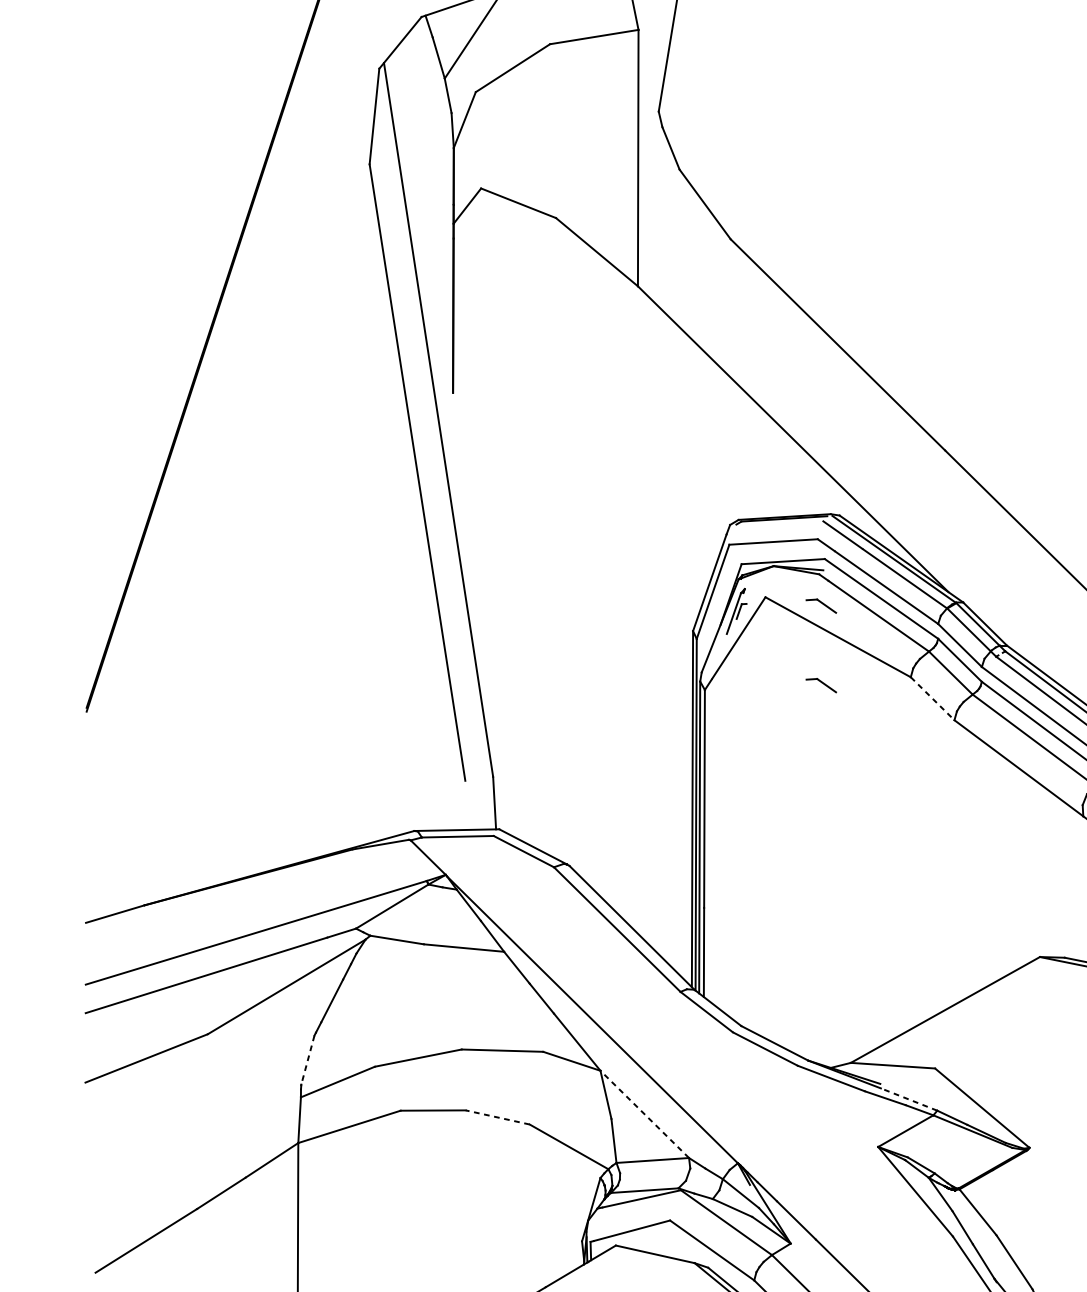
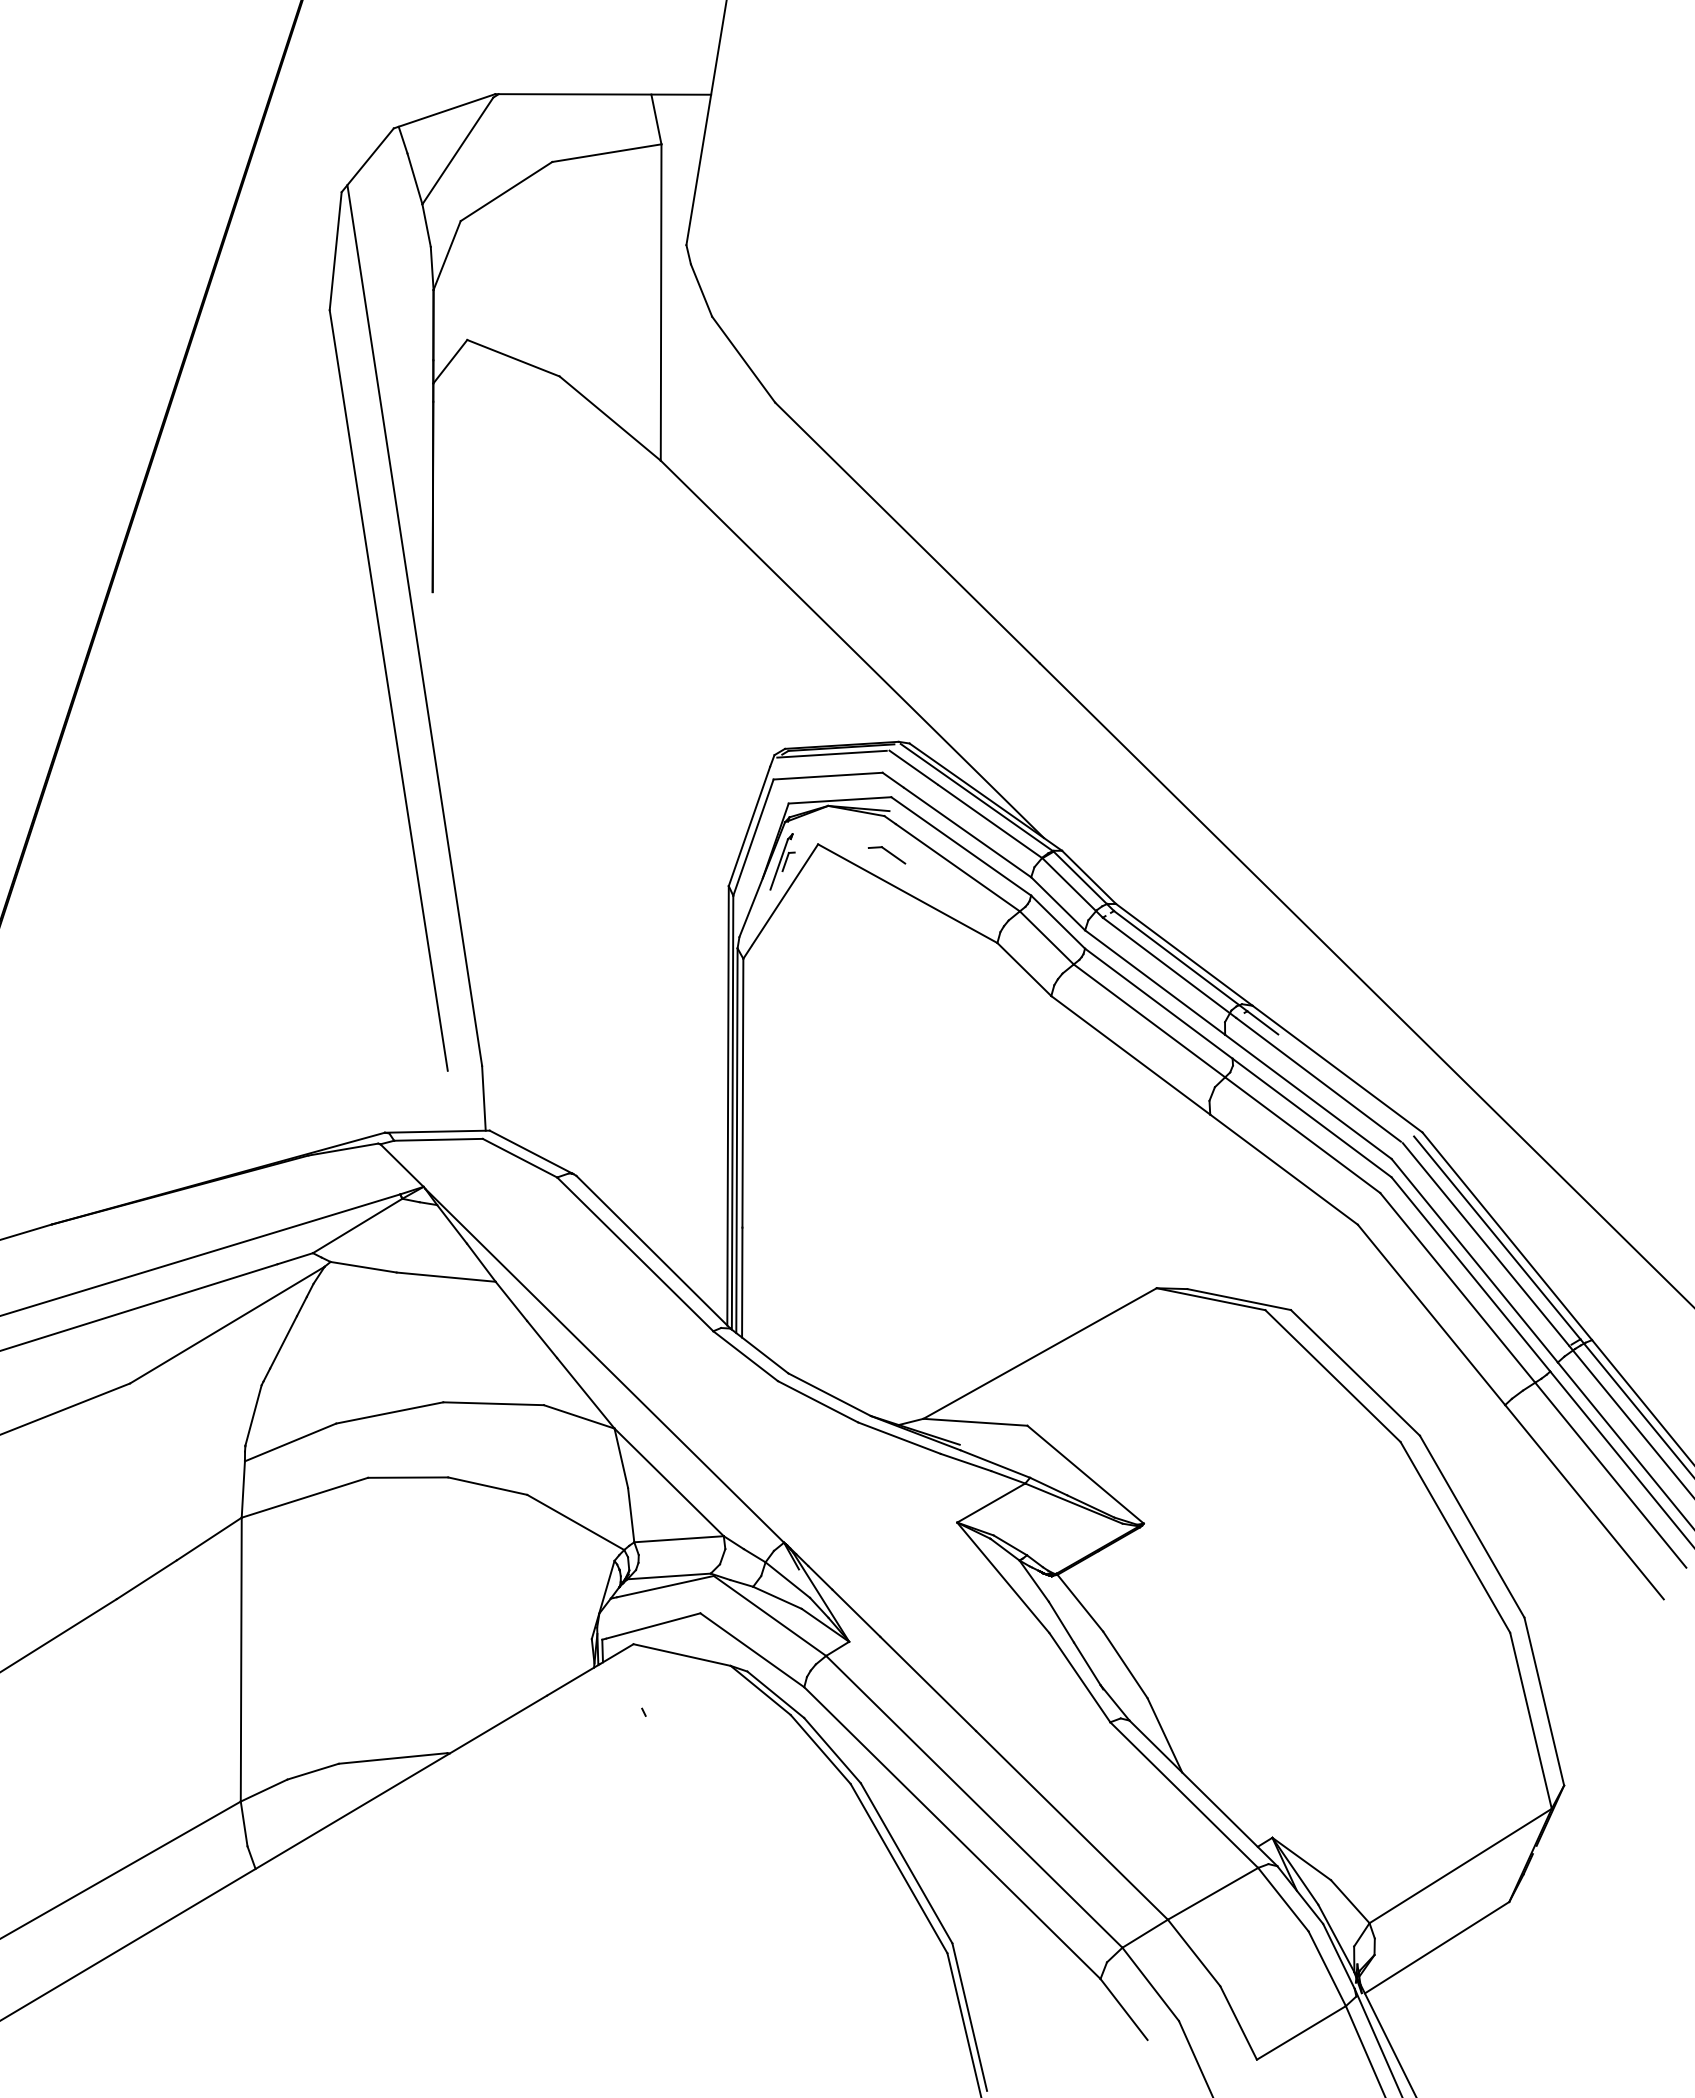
line: (776, 523) -> (831, 753), added
part: (820, 685) -> (886, 953), removed
line: (932, 698) -> (1024, 969), dashed -> solid
line: (307, 1060) -> (253, 1415), dashed -> solid
line: (908, 1099) -> (994, 1463), dashed -> solid
line: (645, 1114) -> (669, 1482), dashed -> solid
line: (497, 1117) -> (487, 1486), dashed -> solid

